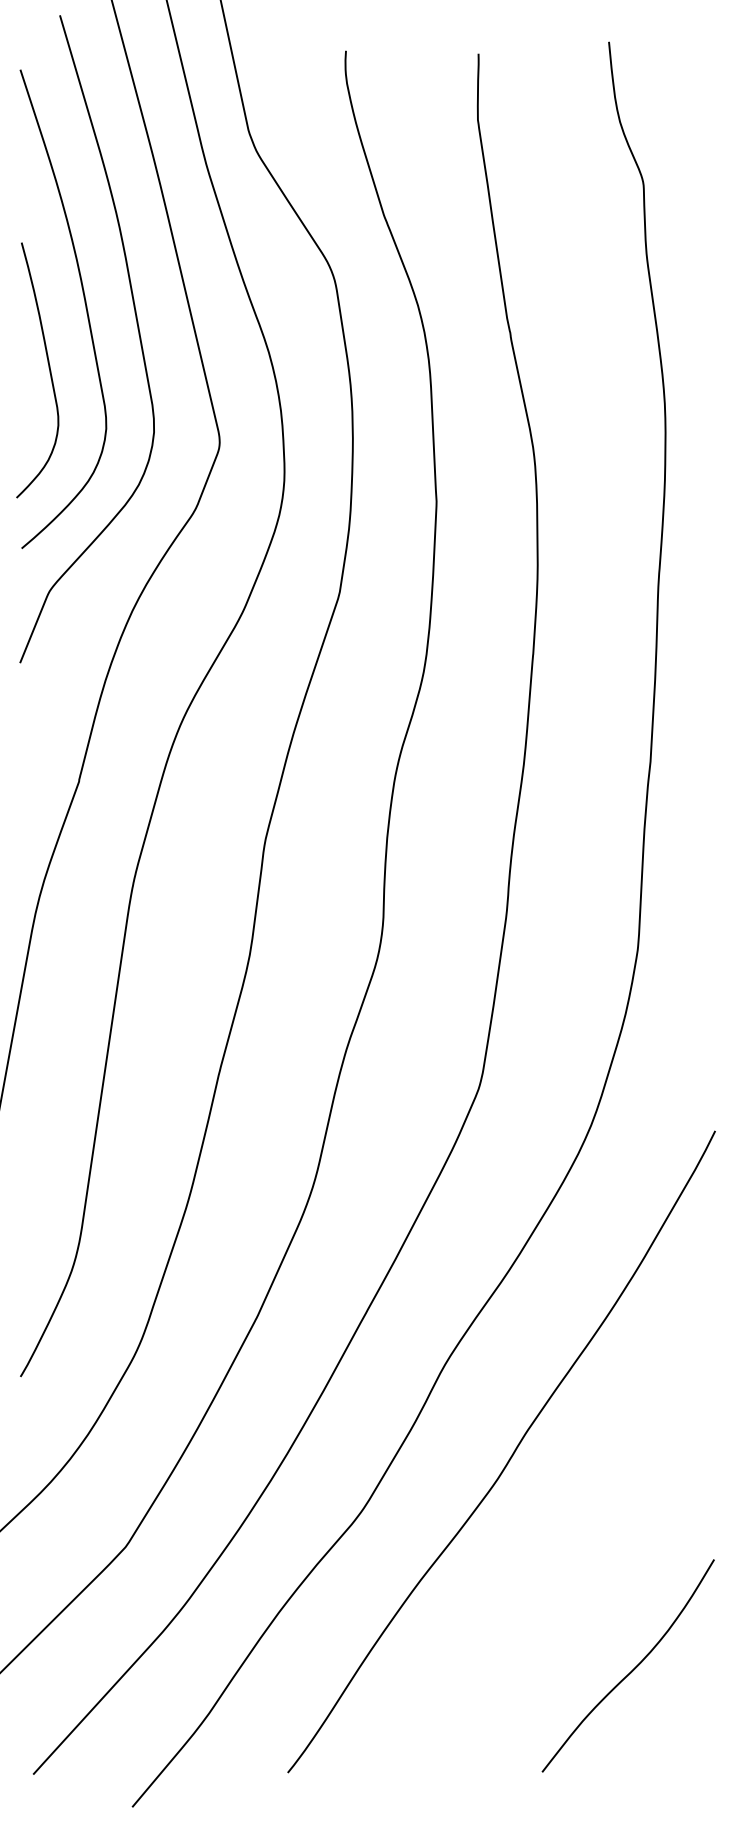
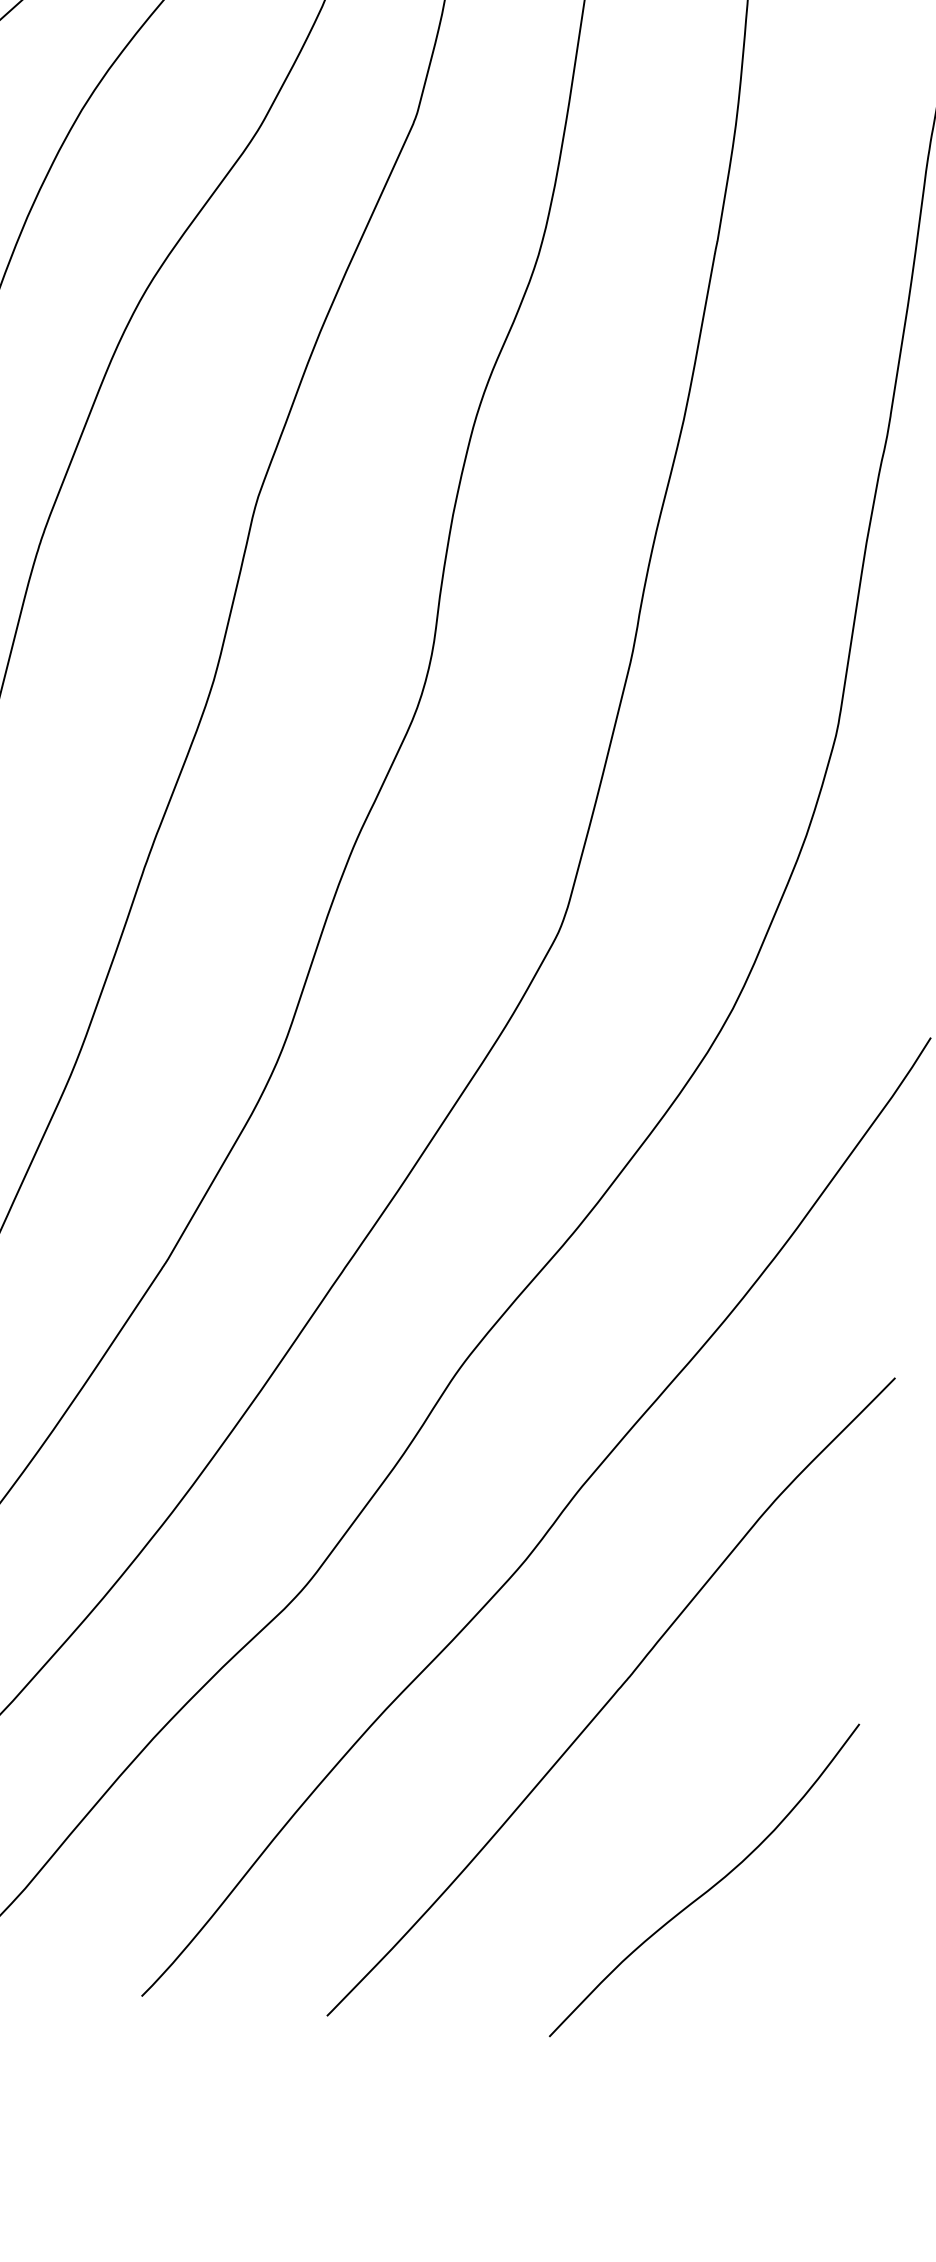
curve: (559, 1558) -> (611, 1697), added

